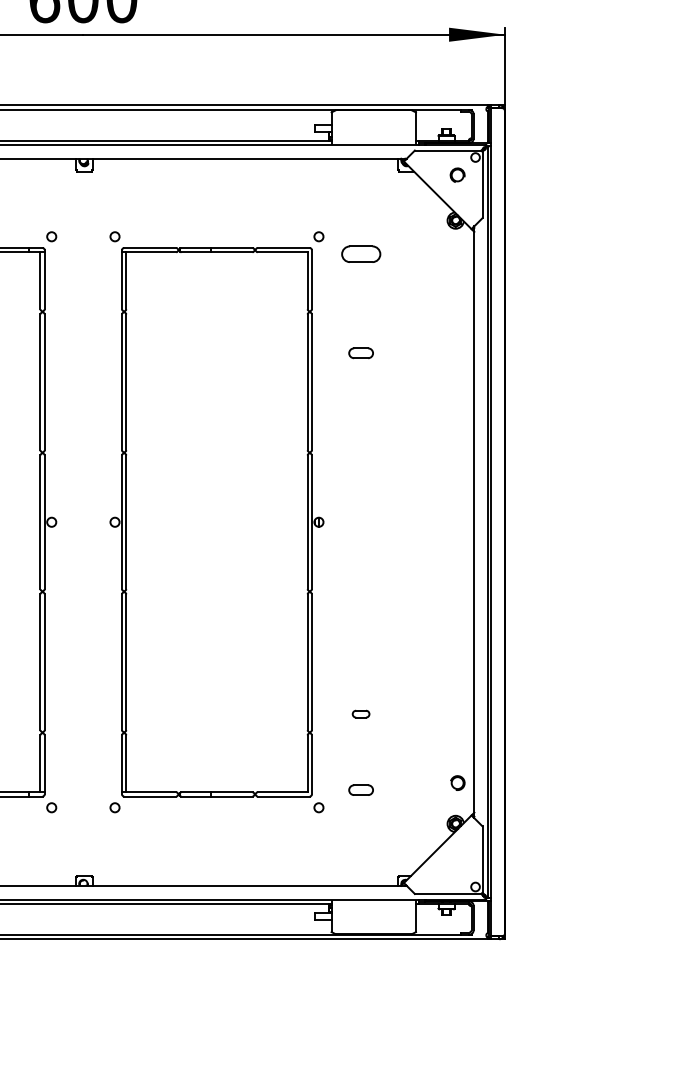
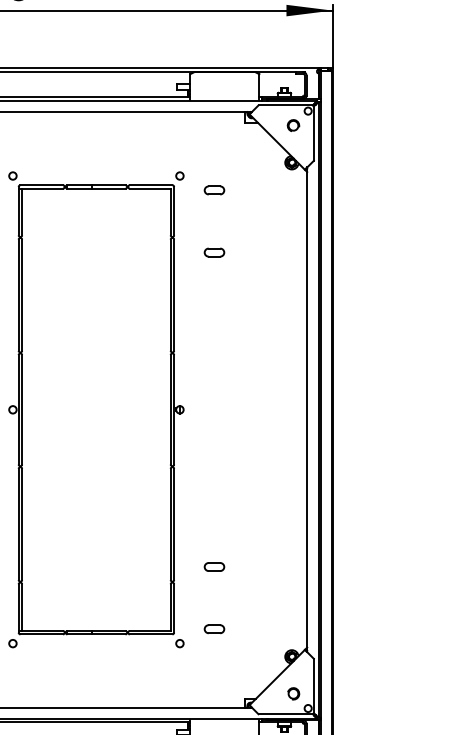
part: (360, 254) -> (213, 190), size x0.62
part: (360, 353) -> (213, 252), moved
part: (360, 713) -> (213, 566), size x1.43
part: (457, 783) -> (293, 694), moved

